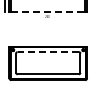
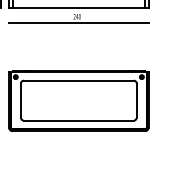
line: (48, 11) -> (79, 7), dashed -> solid
line: (48, 19) -> (79, 22), added
line: (48, 52) -> (79, 81), dashed -> solid

